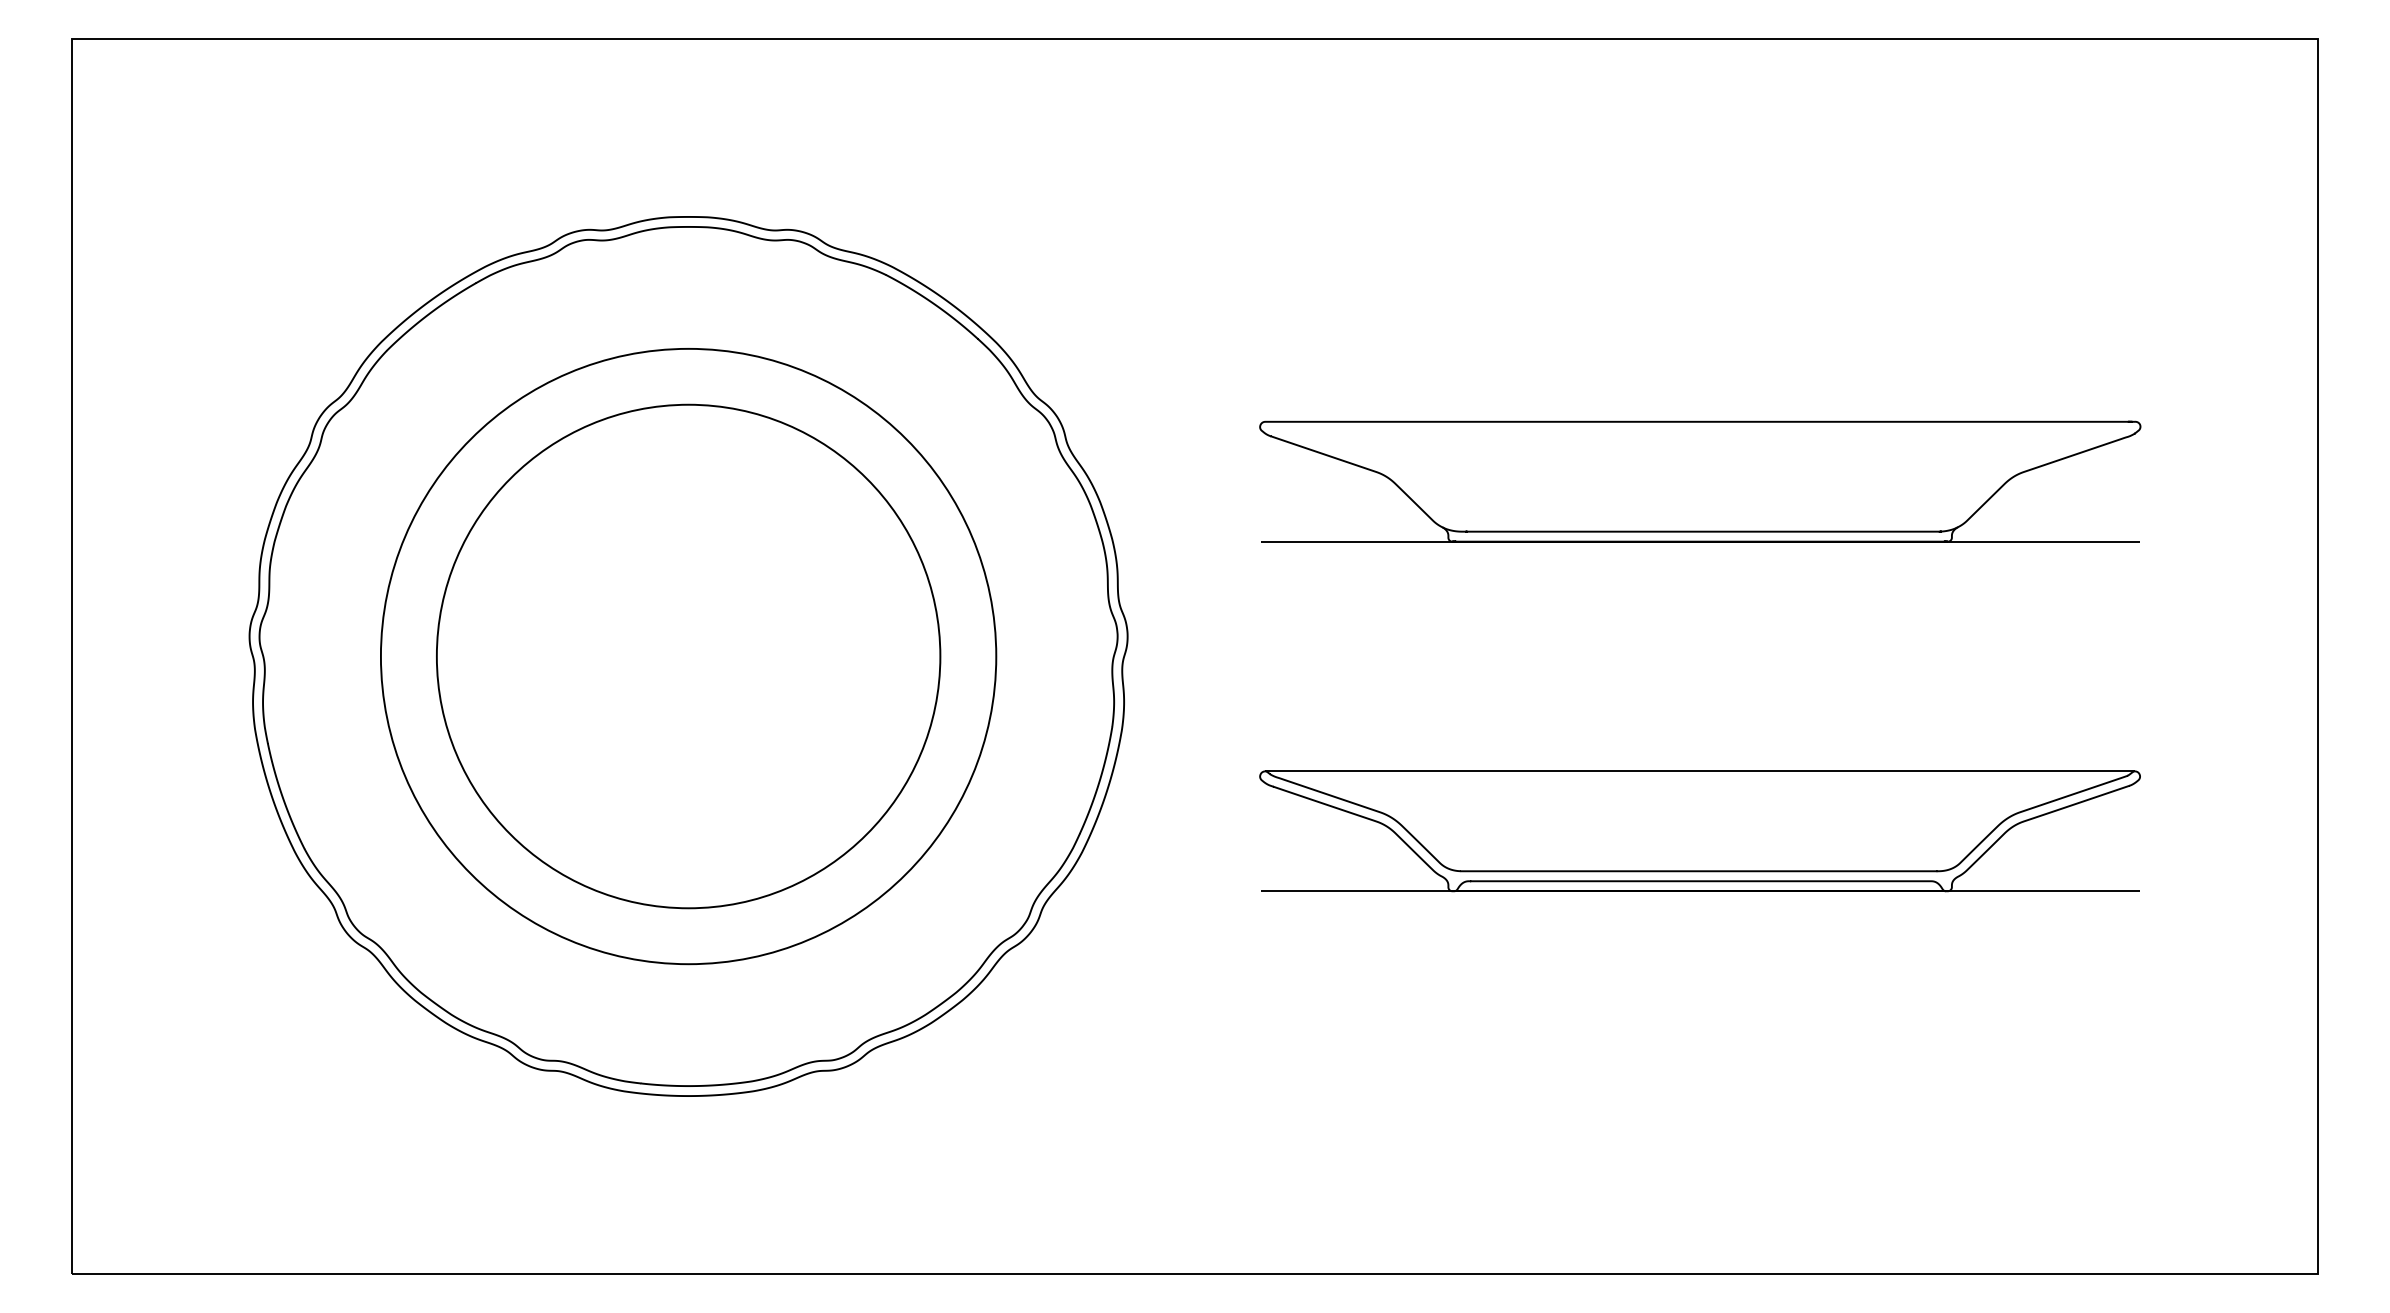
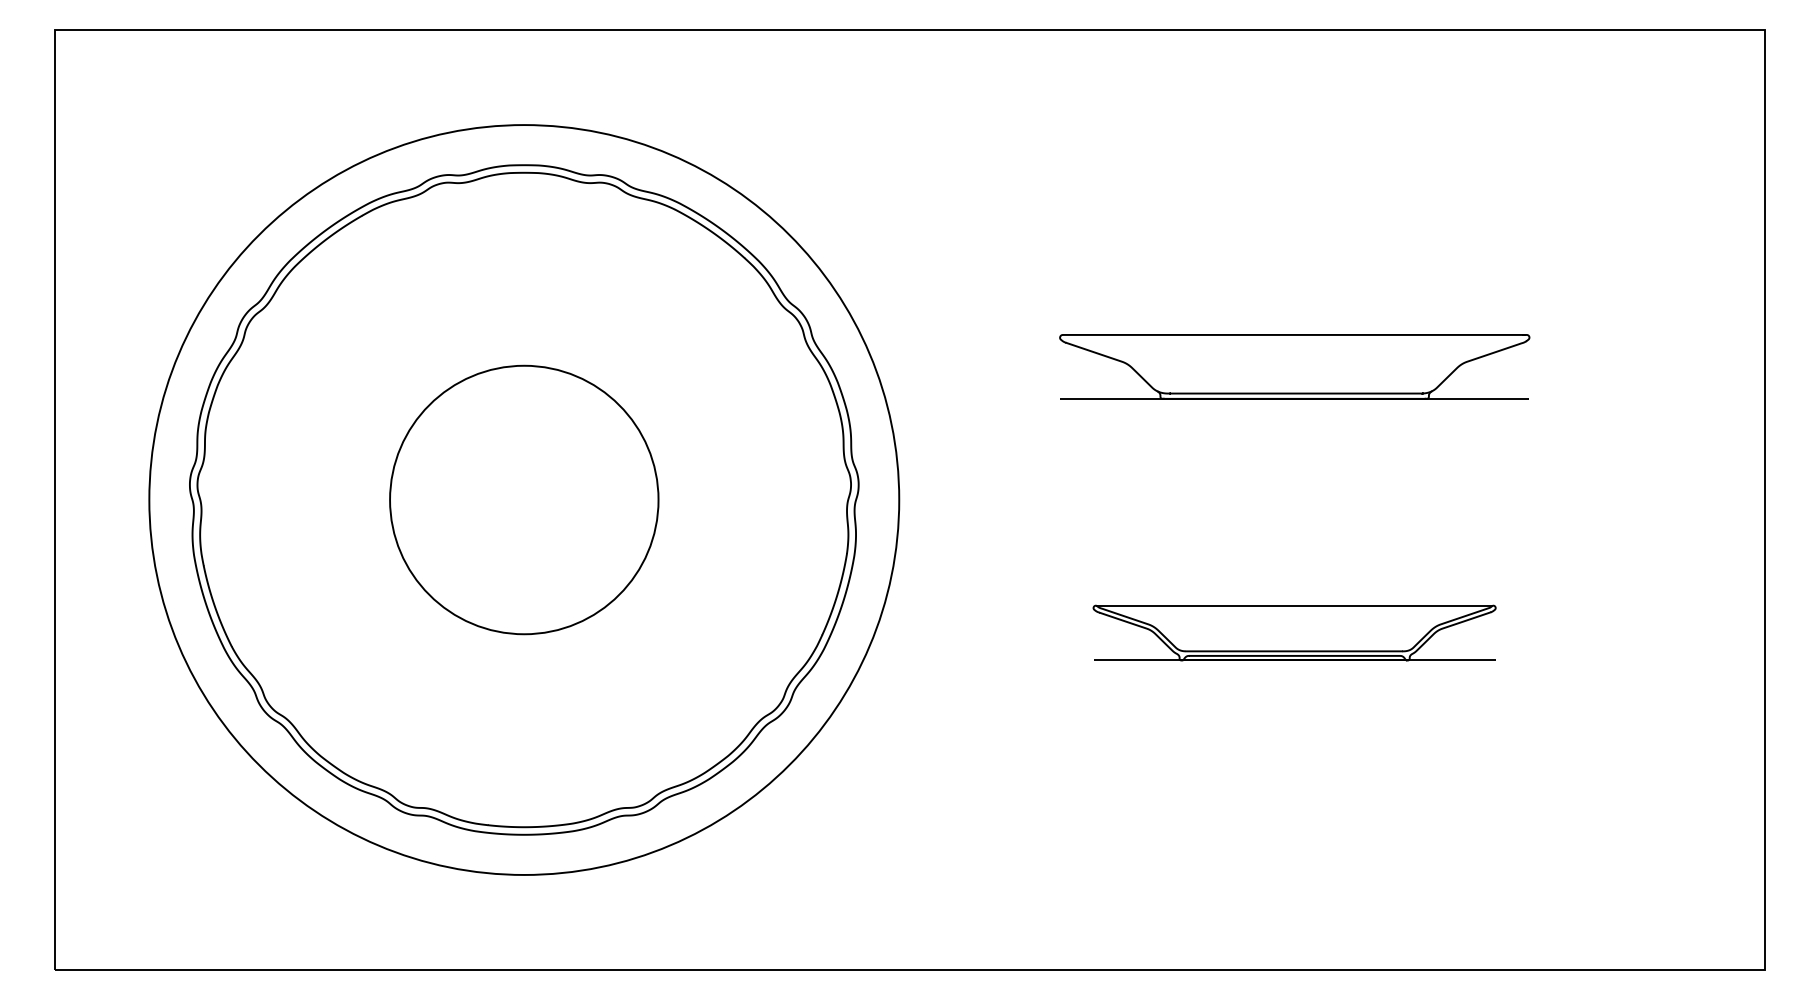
part: (1699, 481) -> (1294, 366), size x0.7
circle: (687, 655) -> (523, 499), size x1.6
circle: (688, 655) -> (524, 499), size x0.7
part: (1699, 830) -> (1294, 632), size x0.6

